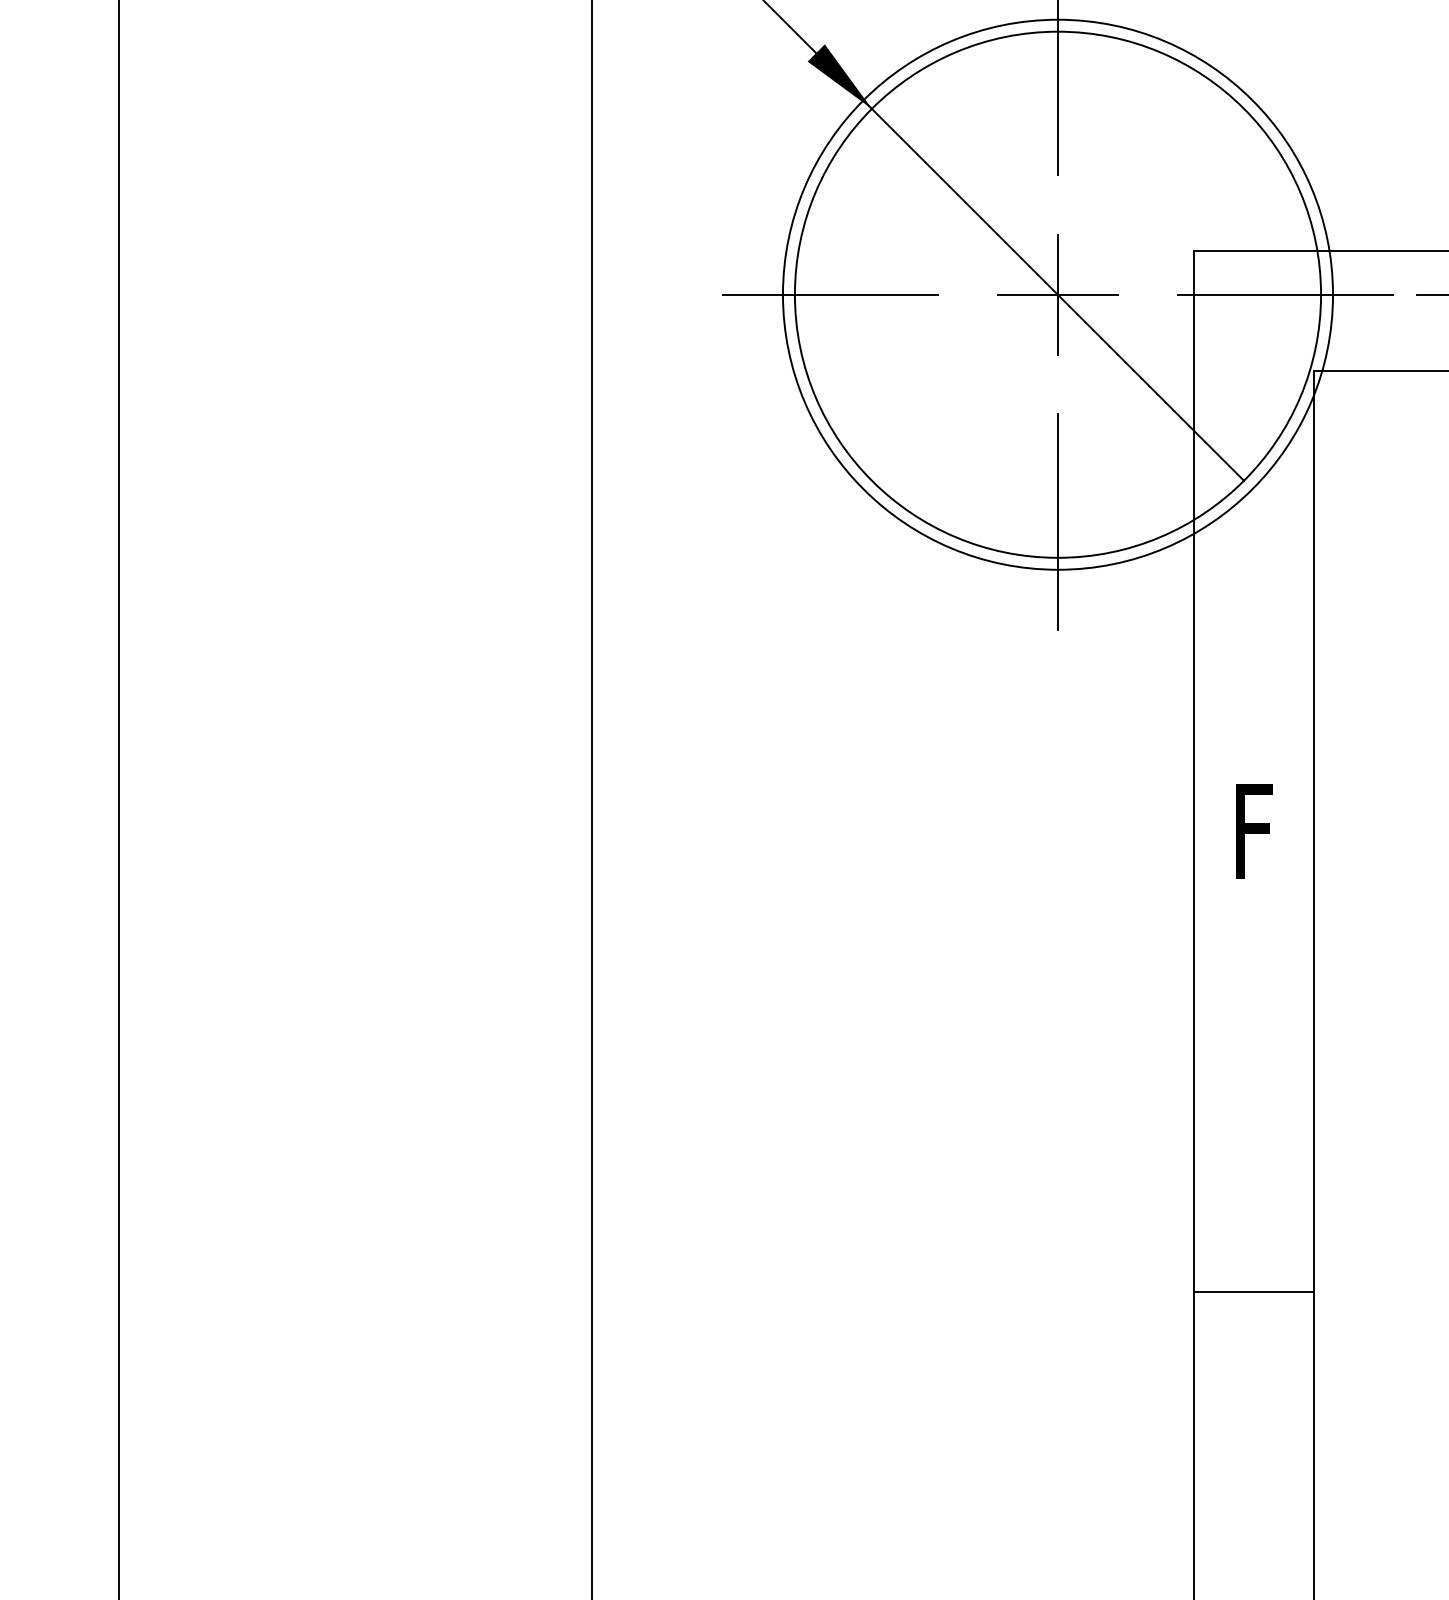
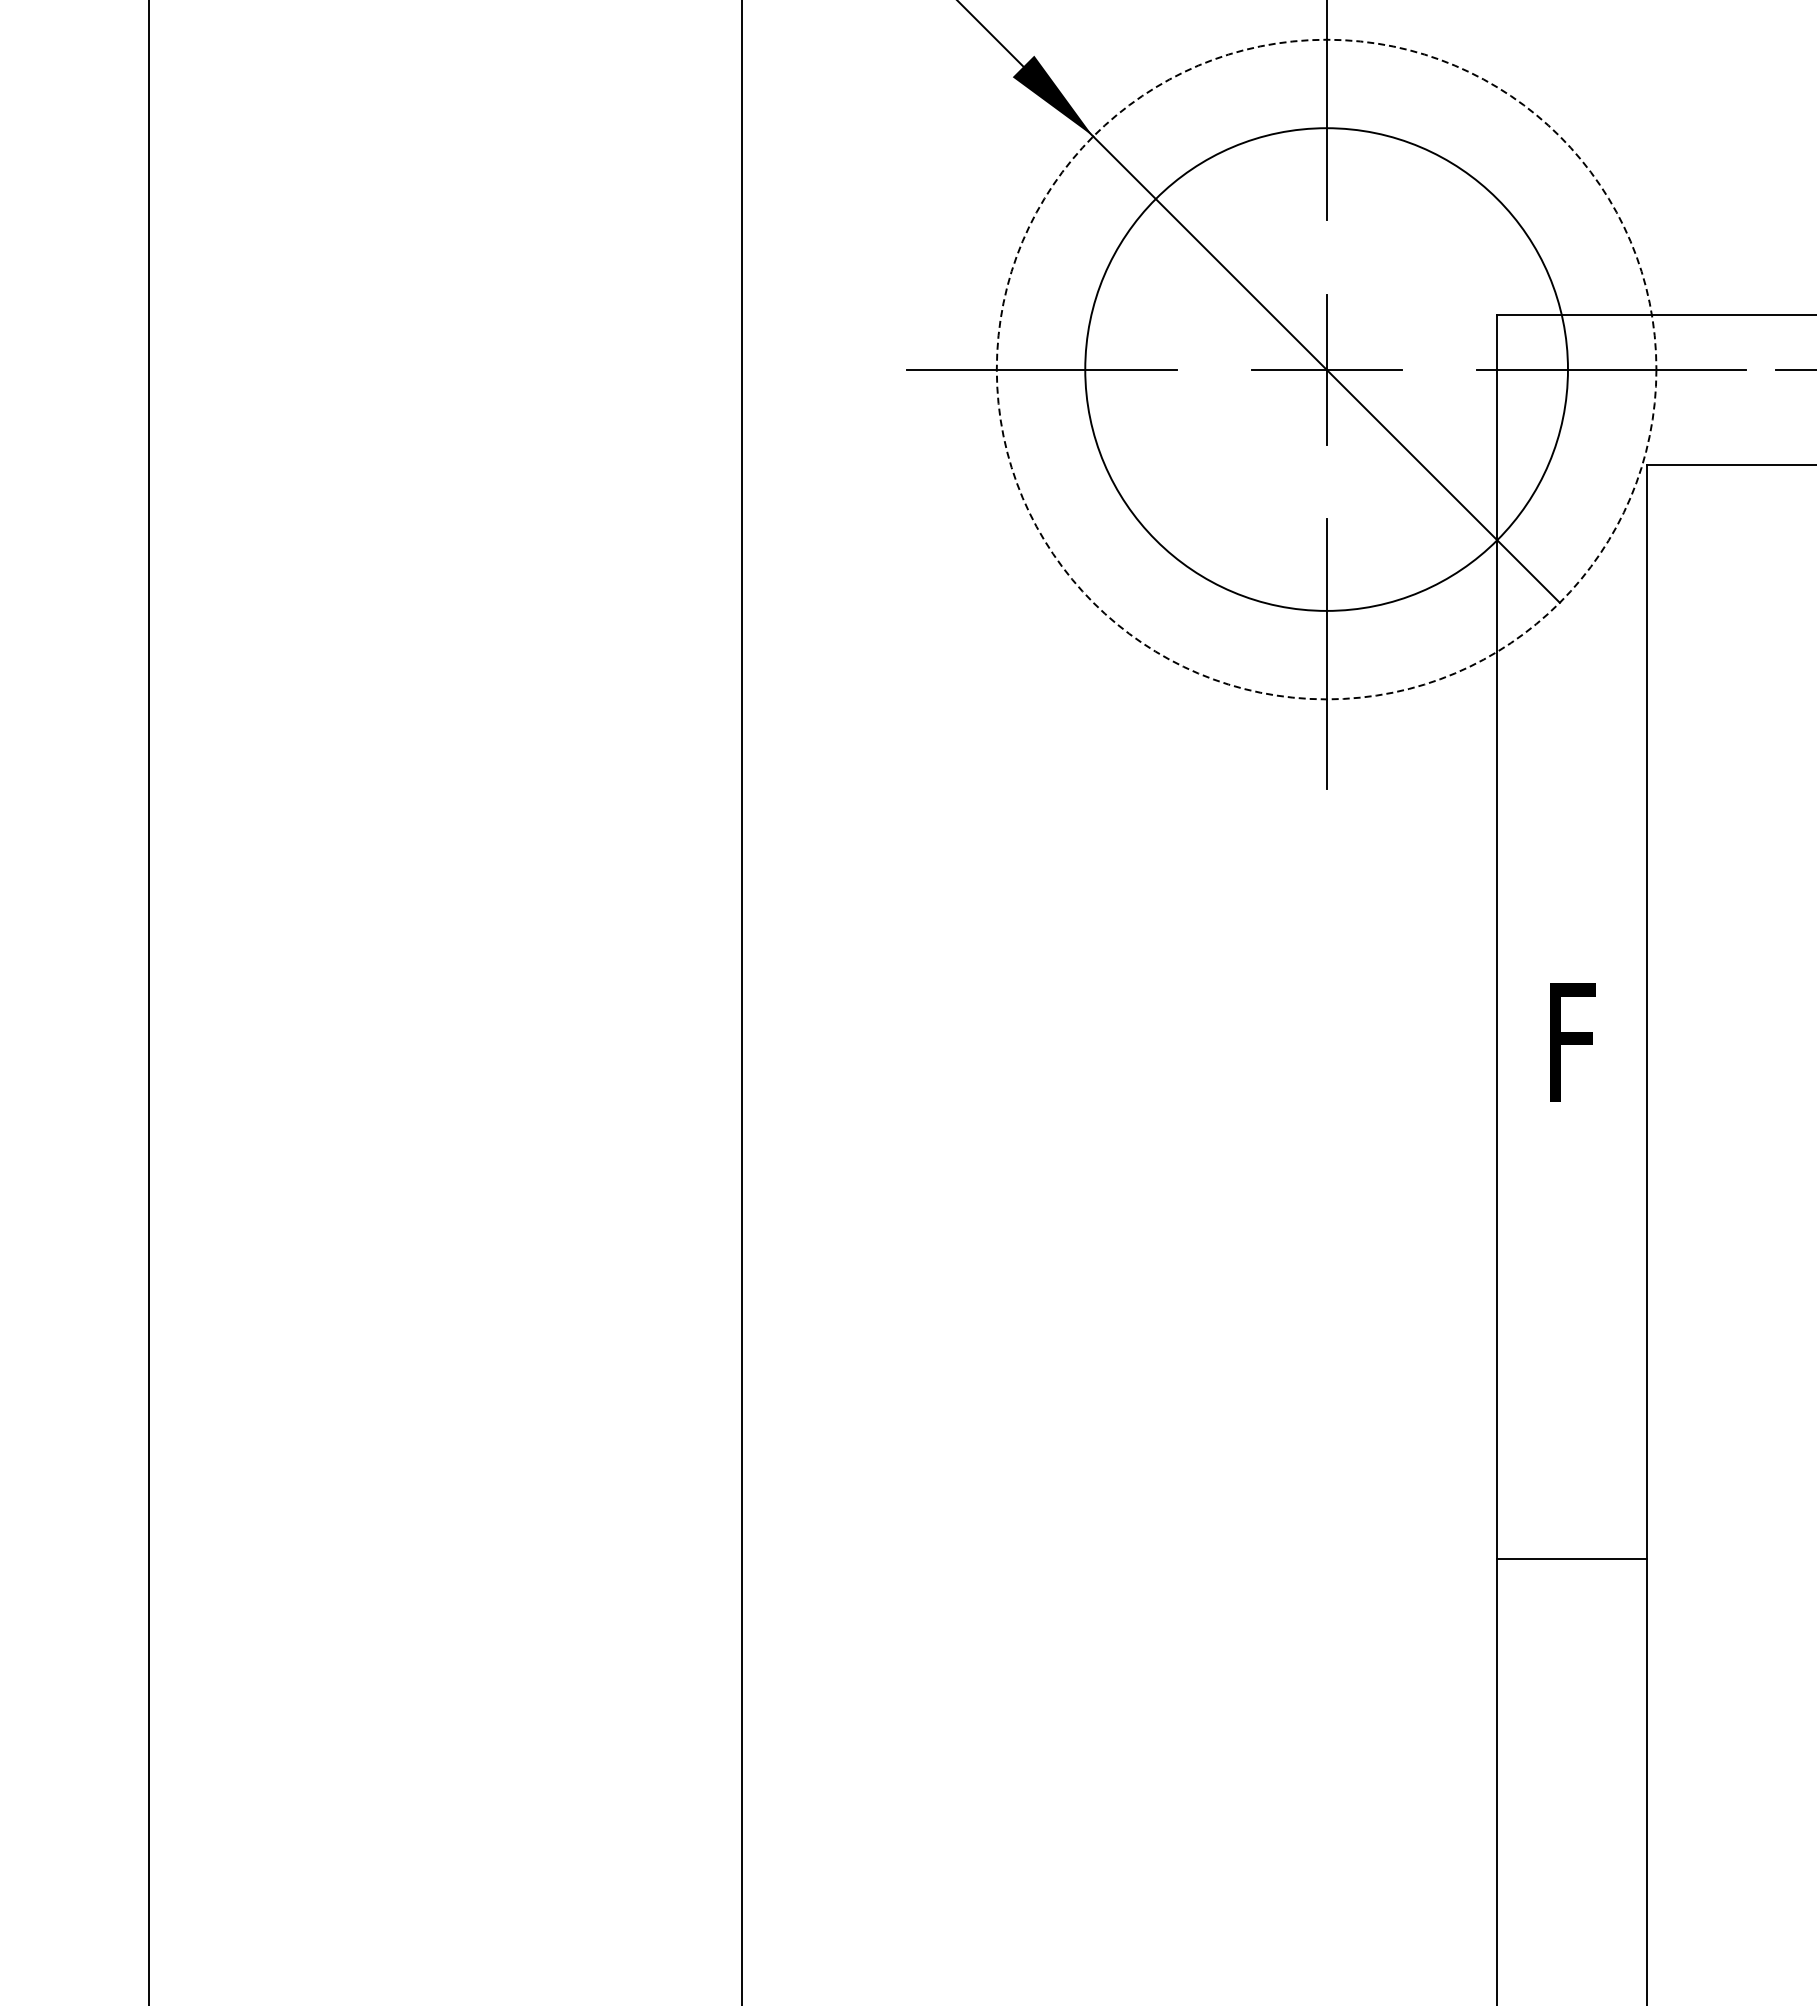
circle: (1057, 294) -> (1326, 369), size x0.7
circle: (1057, 294) -> (1326, 369), solid -> dashed
line: (1254, 1291) -> (1572, 1559), moved

